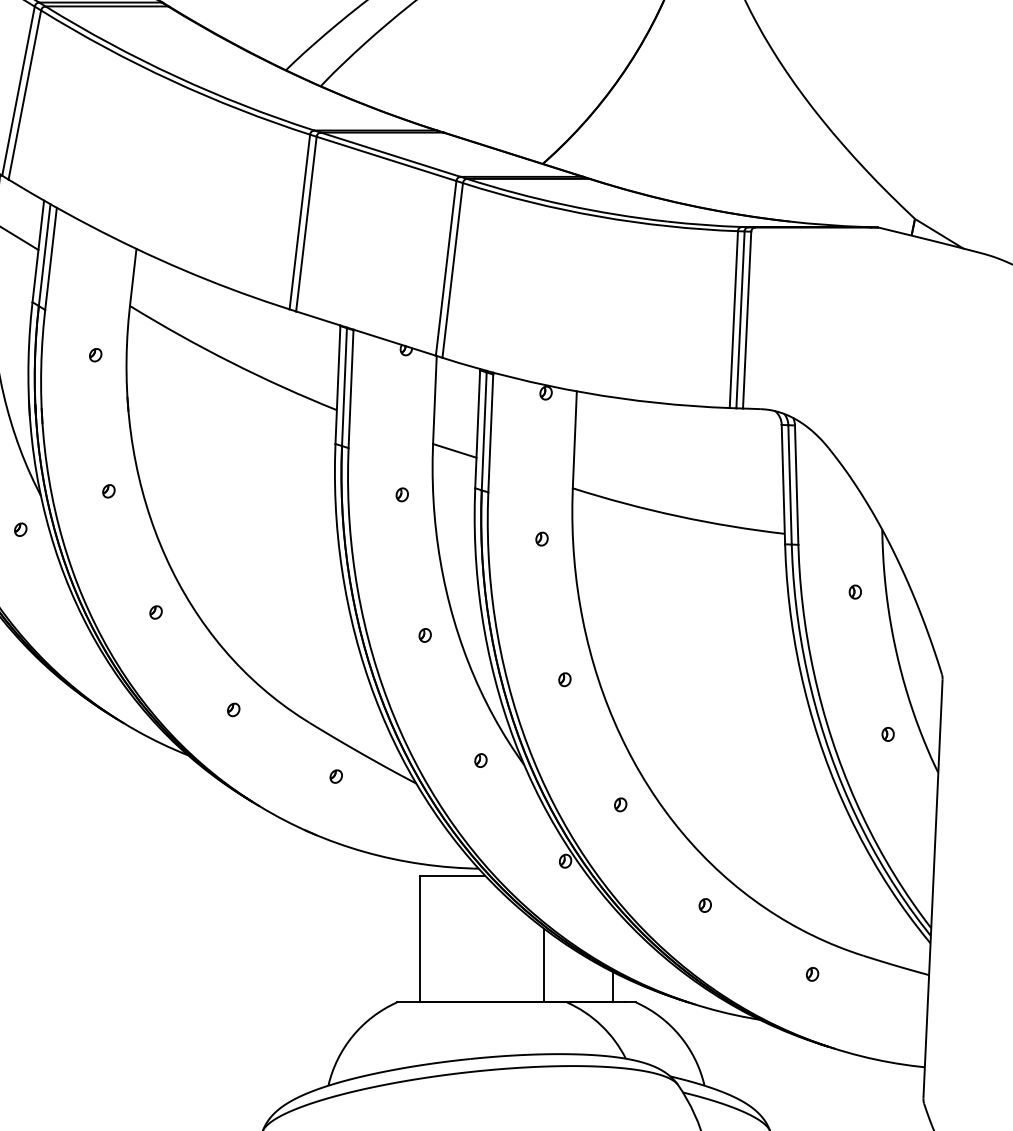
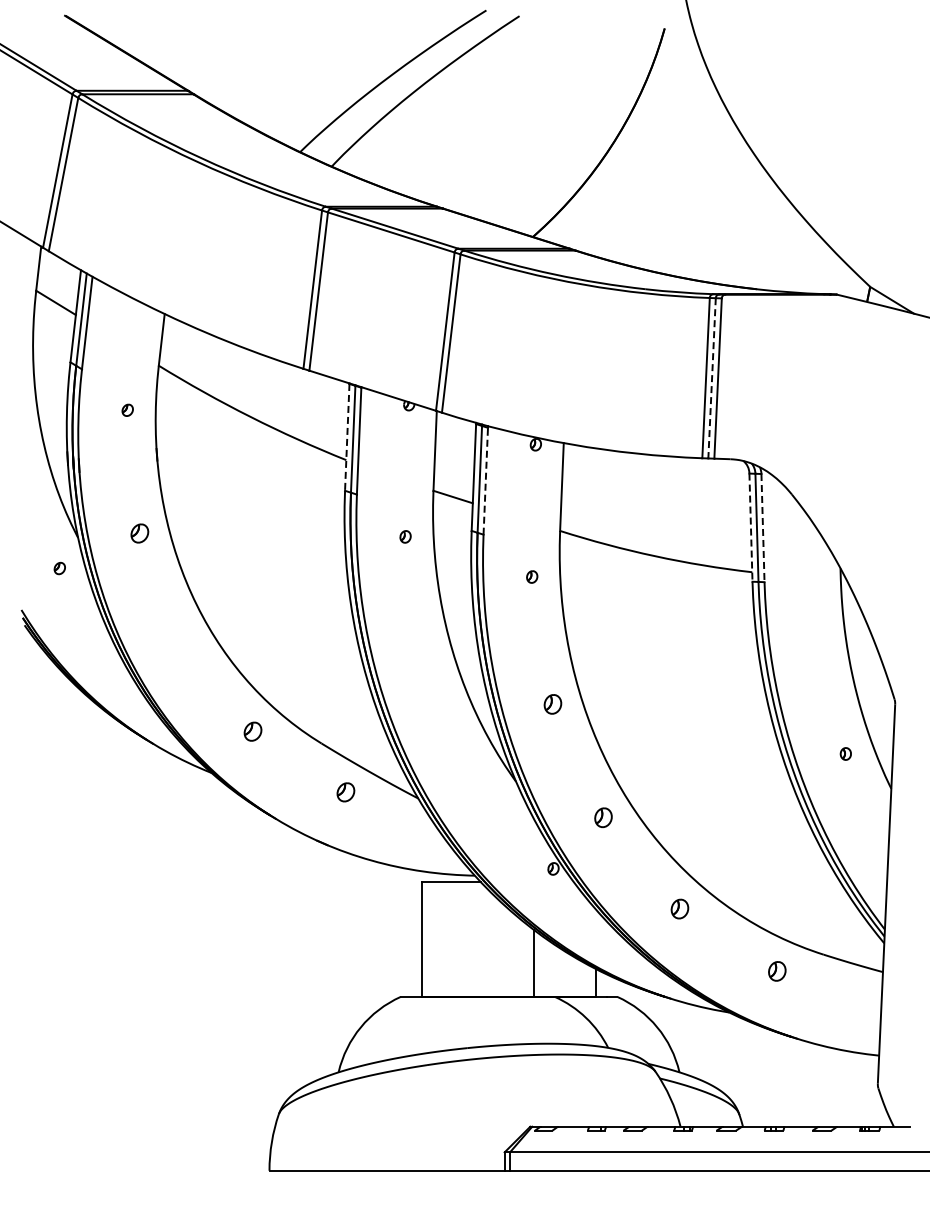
line: (740, 320) -> (712, 378), solid -> dashed
line: (338, 385) -> (347, 437), solid -> dashed
line: (490, 432) -> (485, 480), solid -> dashed
line: (782, 485) -> (750, 528), solid -> dashed
line: (796, 485) -> (762, 528), solid -> dashed
part: (108, 491) -> (139, 533), size x1.6
part: (855, 591) -> (816, 624), removed
part: (156, 612) -> (182, 643), removed
part: (425, 635) -> (426, 664), removed
part: (564, 679) -> (552, 704), size x1.6
part: (233, 709) -> (252, 731), size x1.6
part: (480, 760) -> (476, 777), removed
part: (335, 775) -> (345, 791), size x1.6
part: (620, 804) -> (603, 817), size x1.6
part: (705, 904) -> (680, 908), size x1.6
part: (812, 974) -> (777, 971), size x1.6

